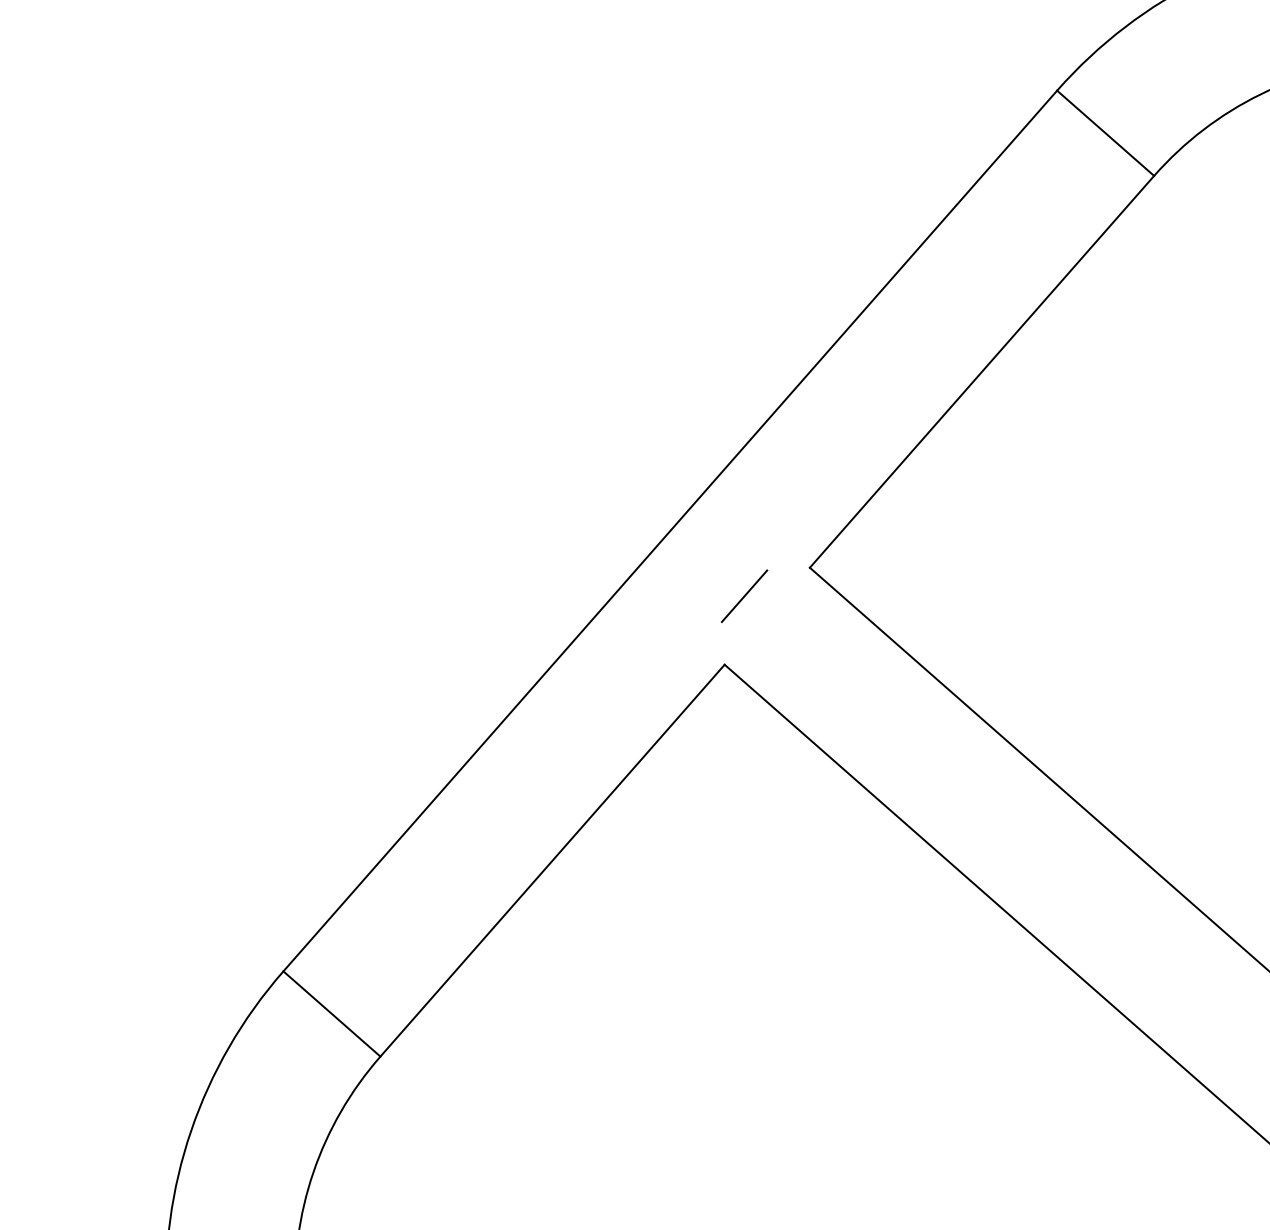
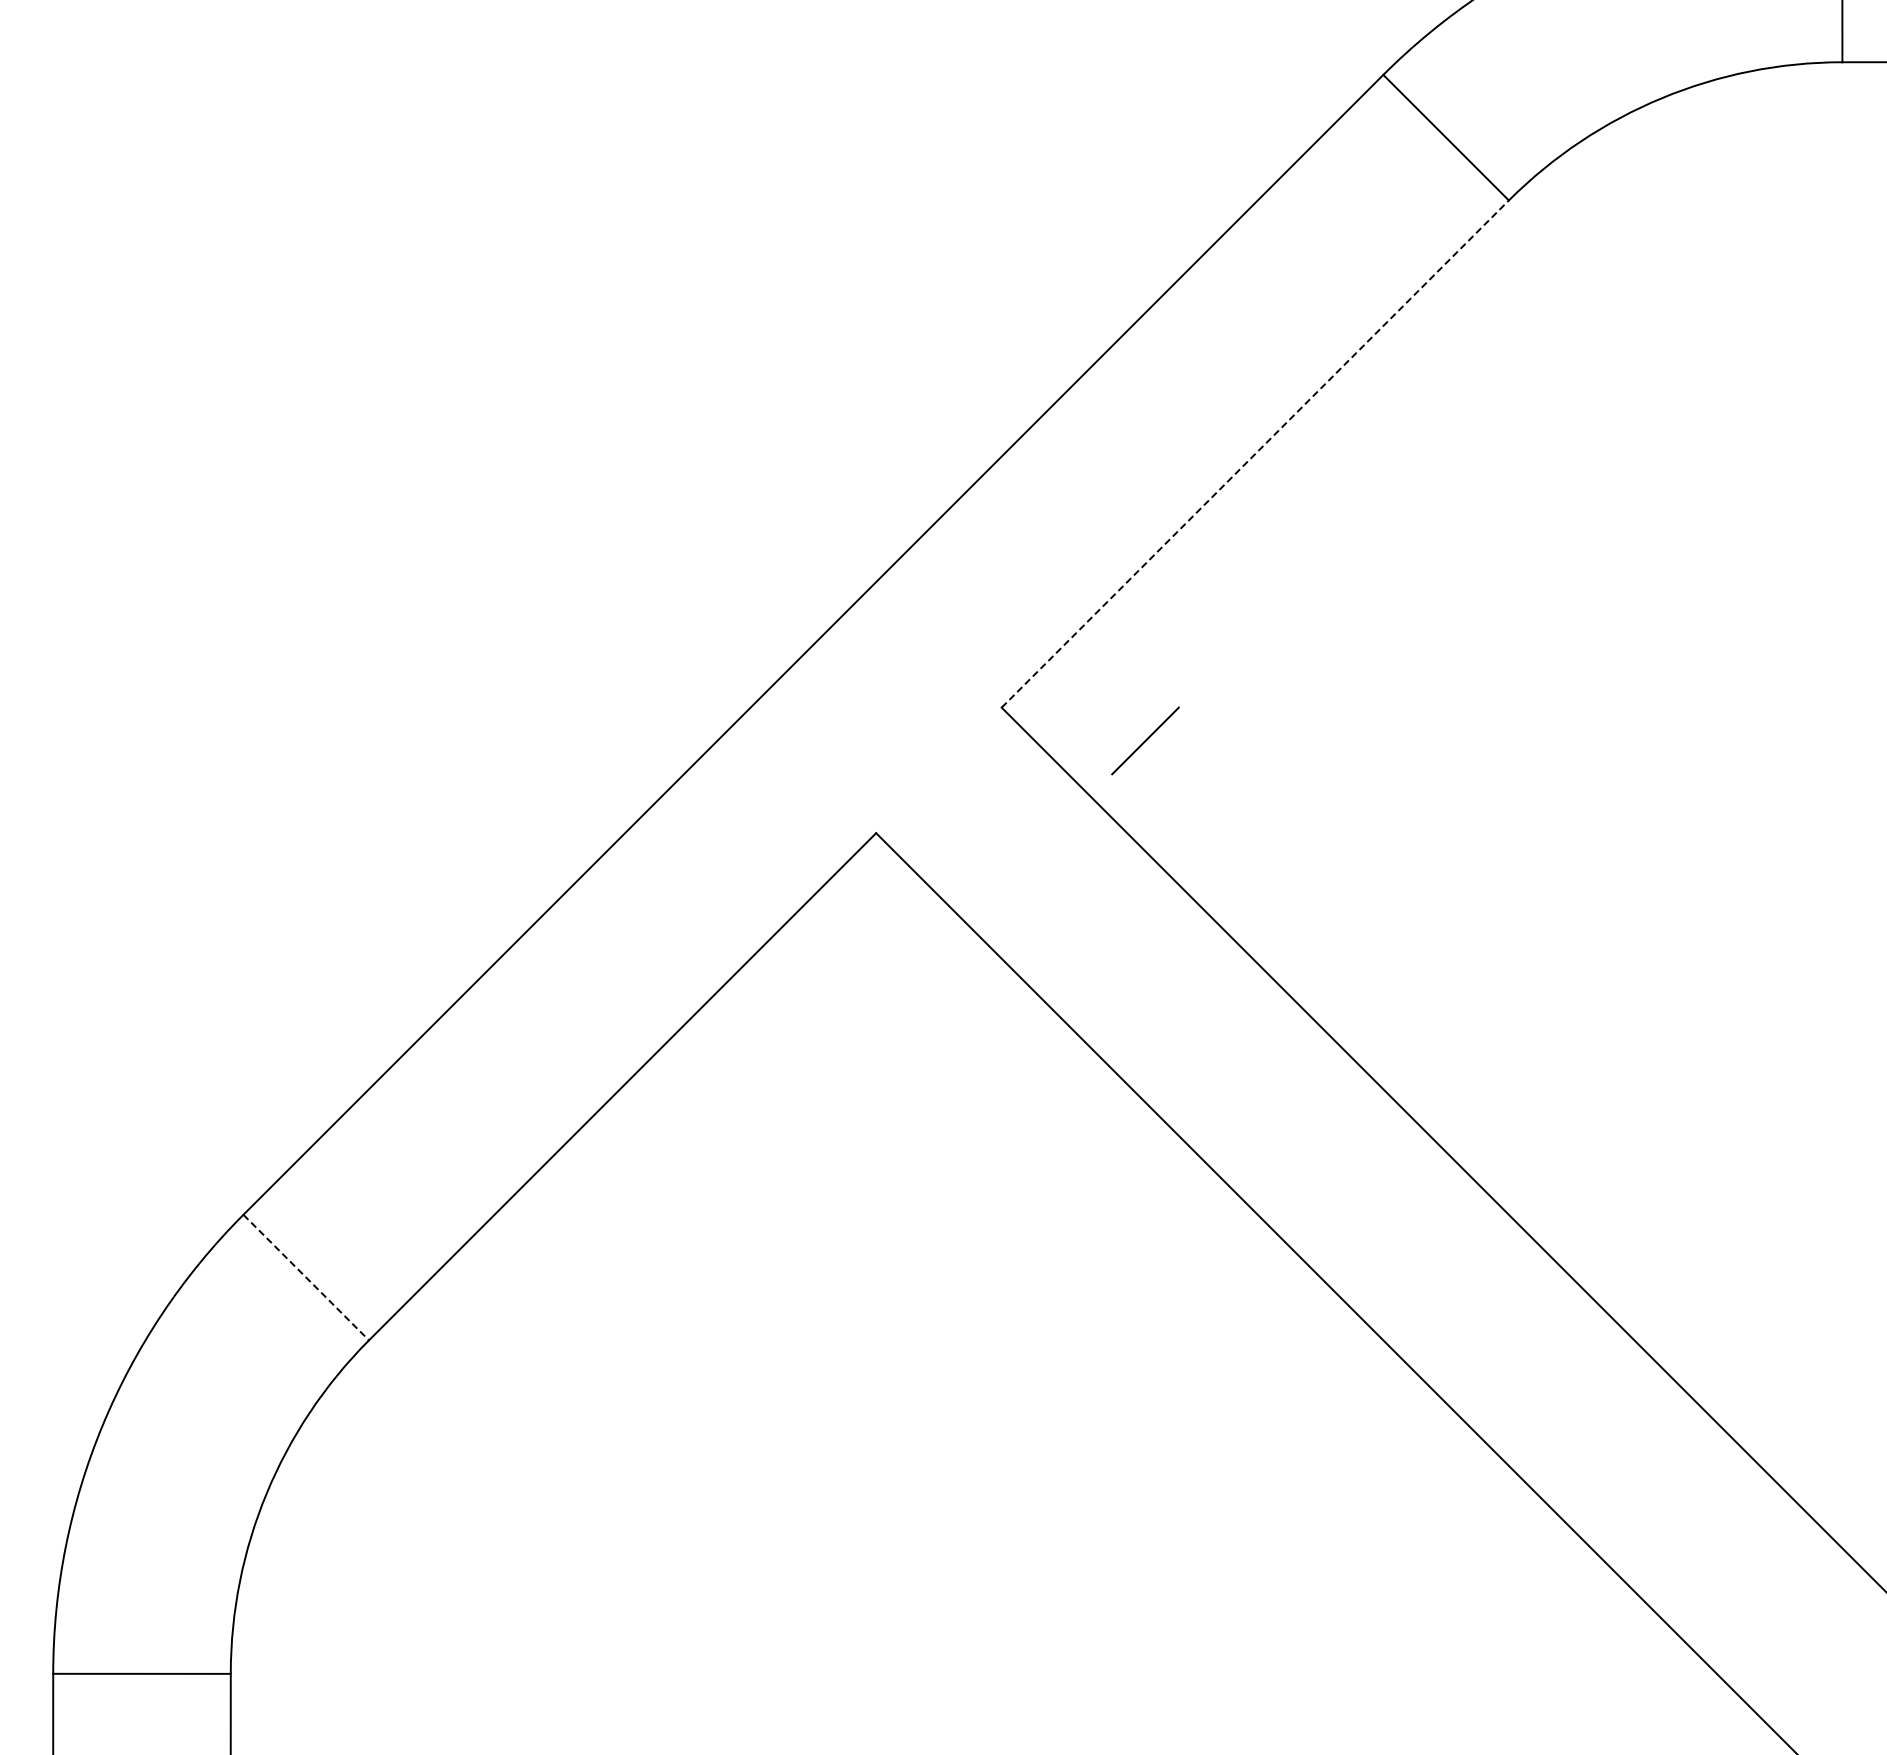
line: (982, 372) -> (1255, 454), solid -> dashed
line: (744, 595) -> (1145, 740), moved
line: (332, 1013) -> (306, 1277), solid -> dashed

